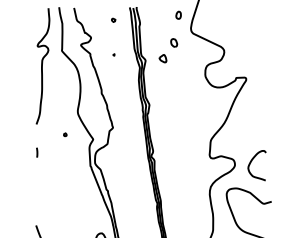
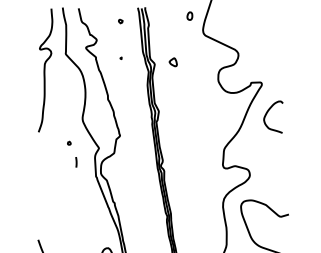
part: (174, 42) -> (185, 45), removed
curve: (37, 152) -> (76, 162), moved
curve: (252, 161) -> (268, 112), moved

